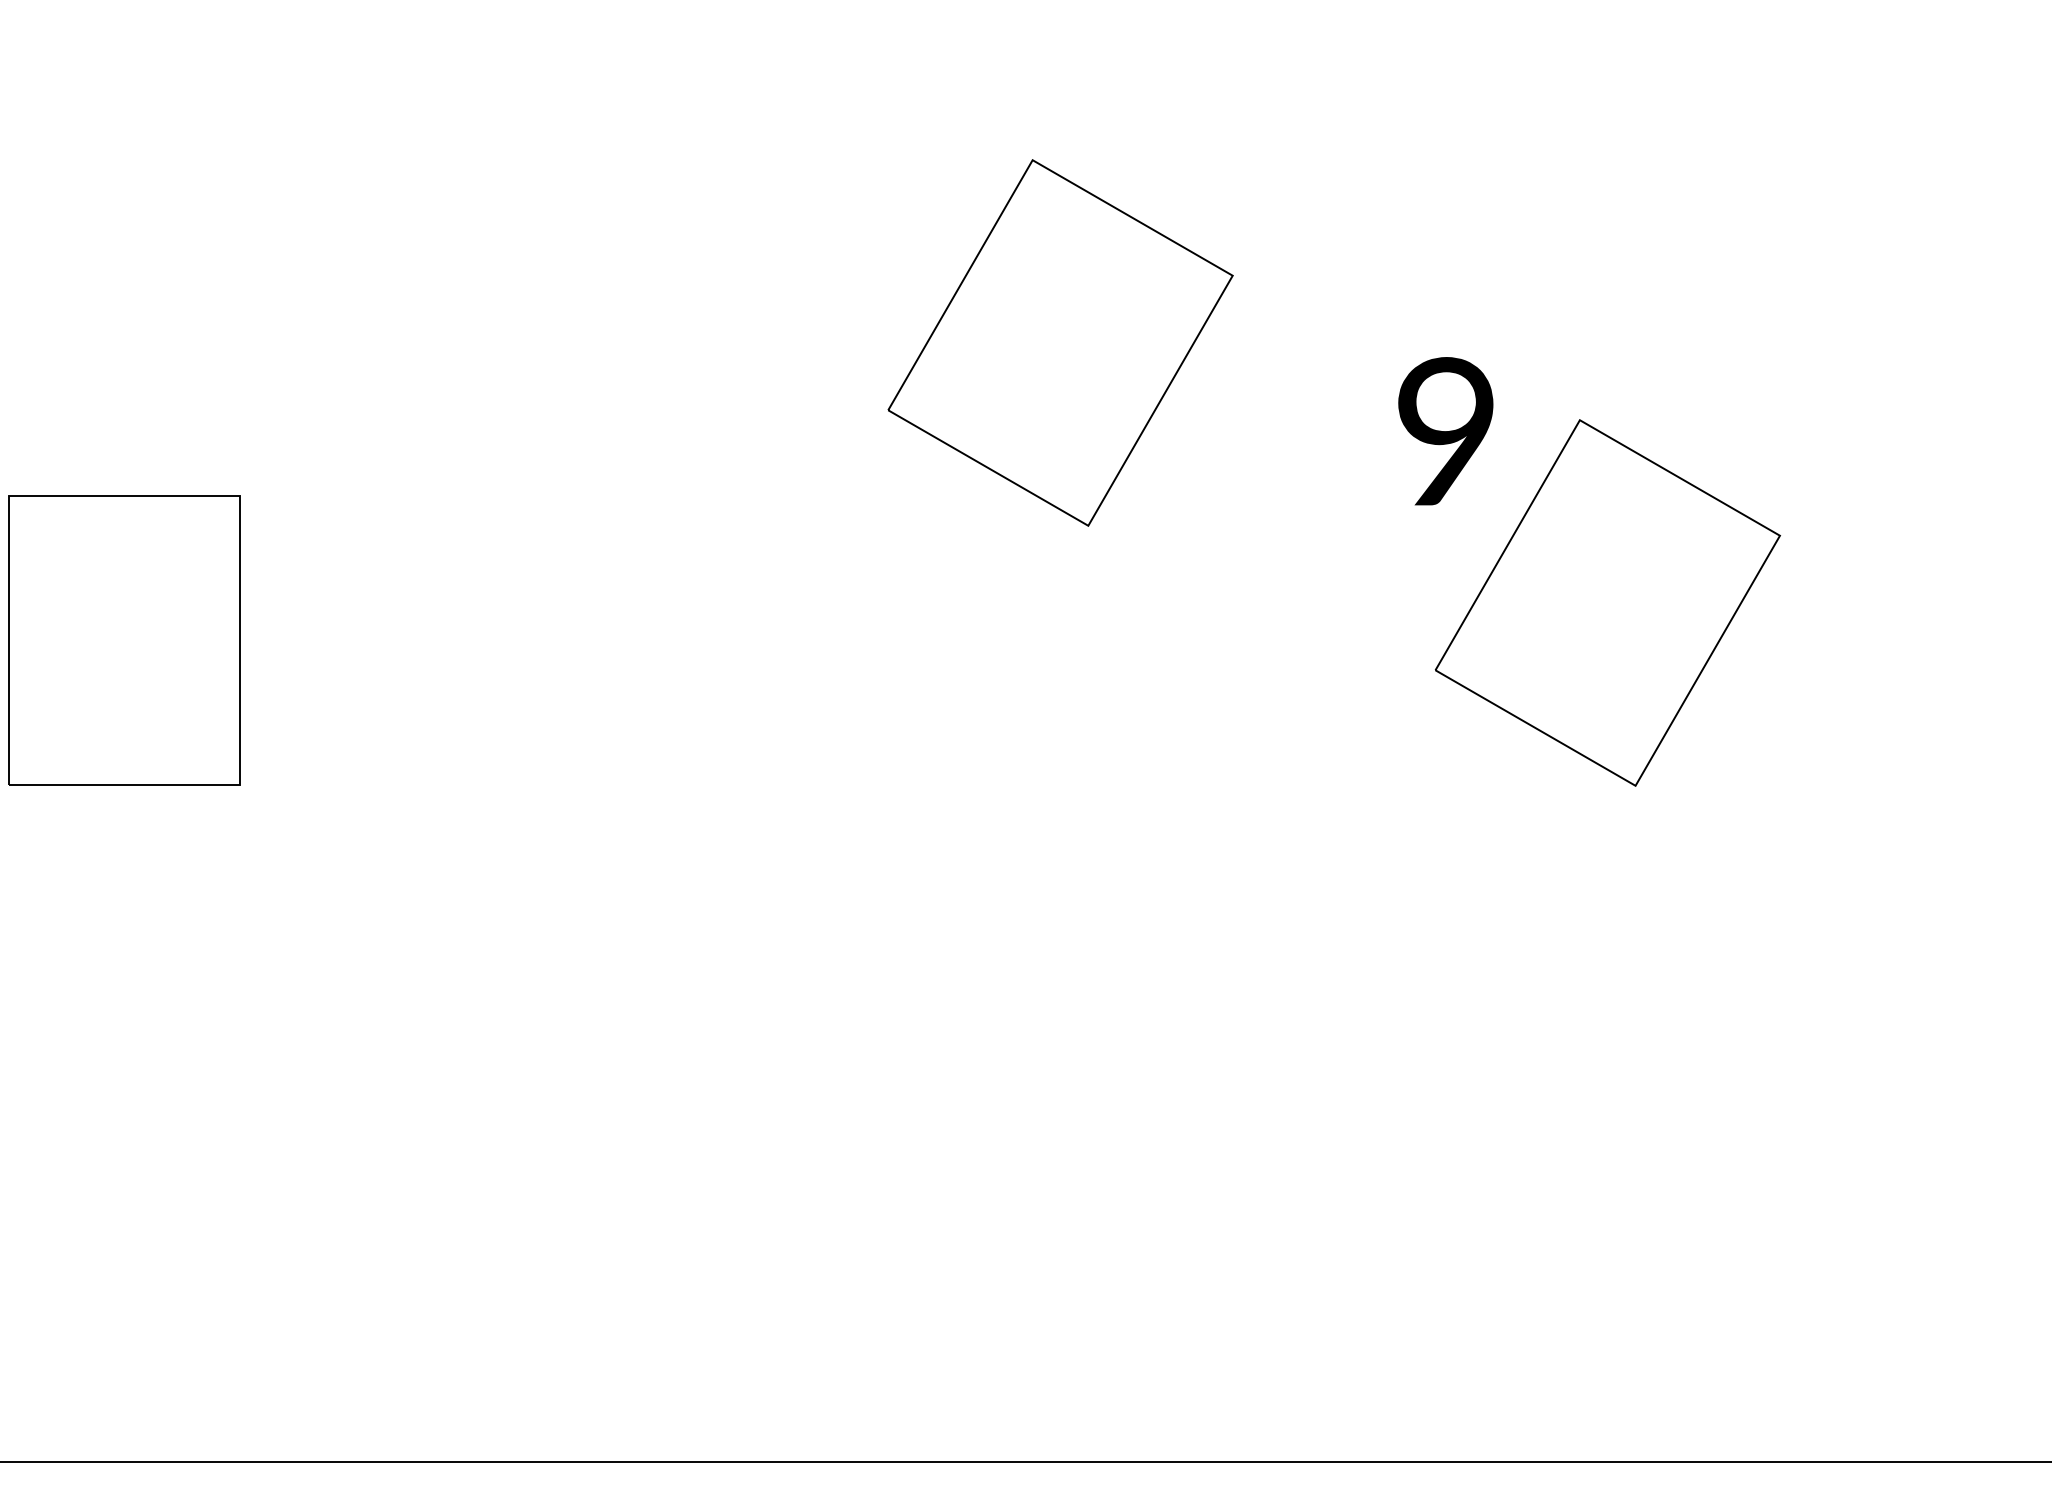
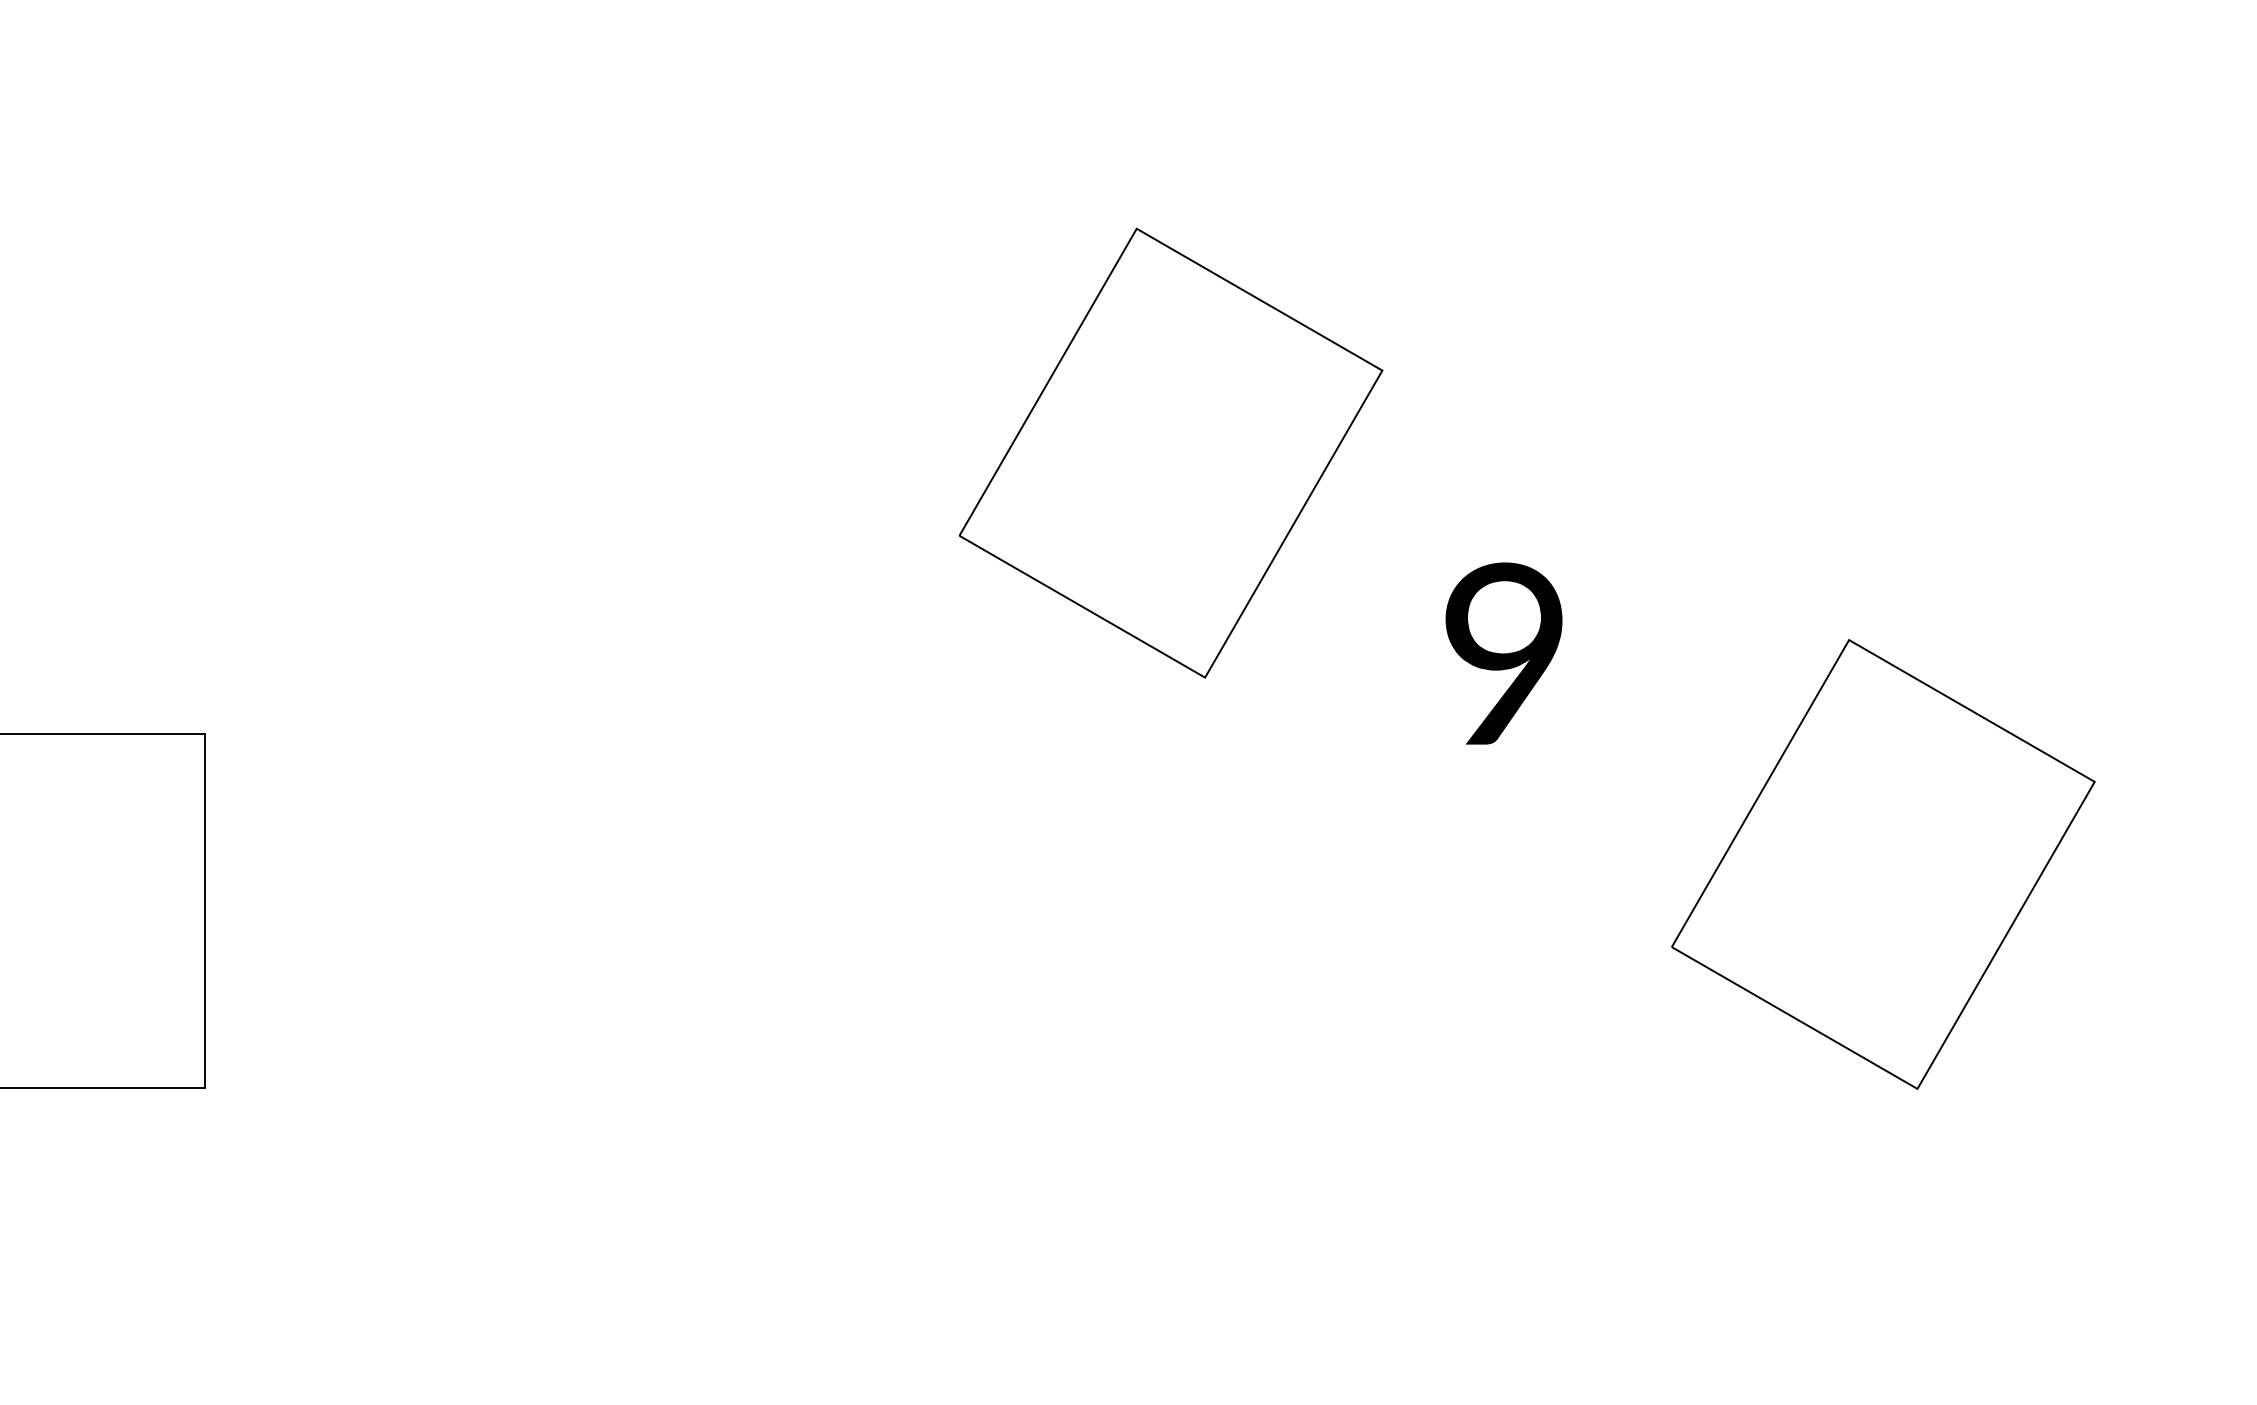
part: (1060, 342) -> (1170, 452), moved
text: (1445, 431) -> (1503, 653), moved

